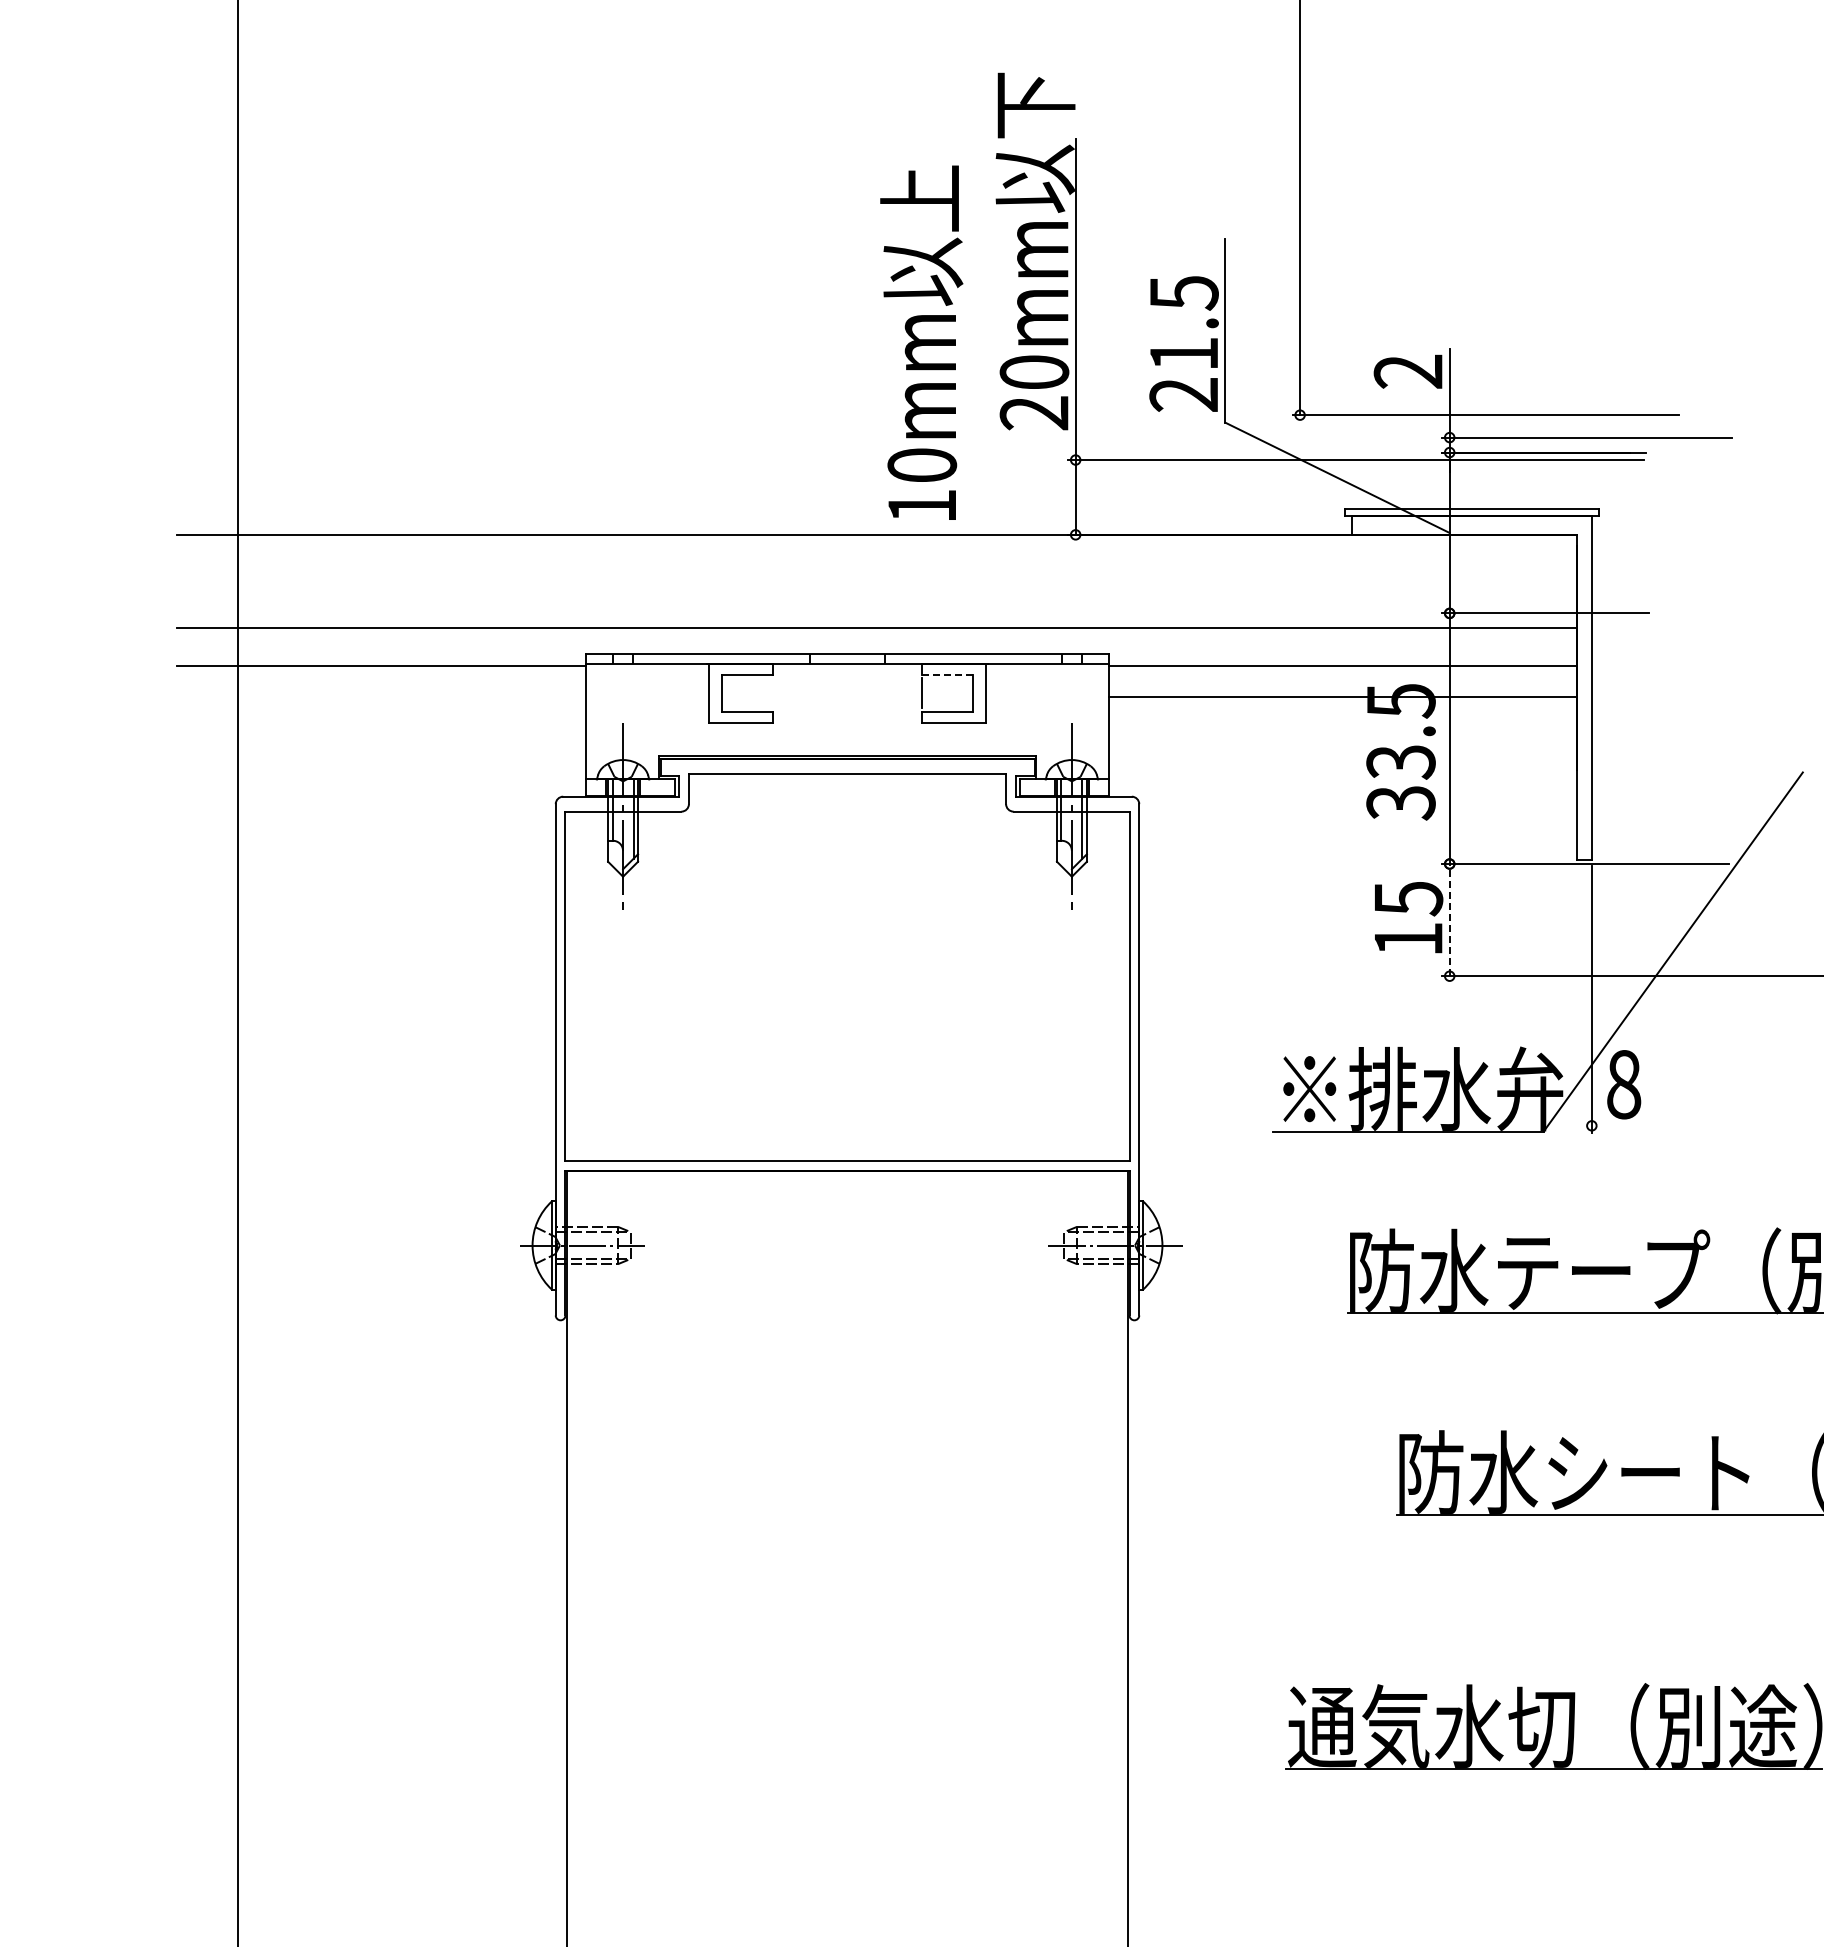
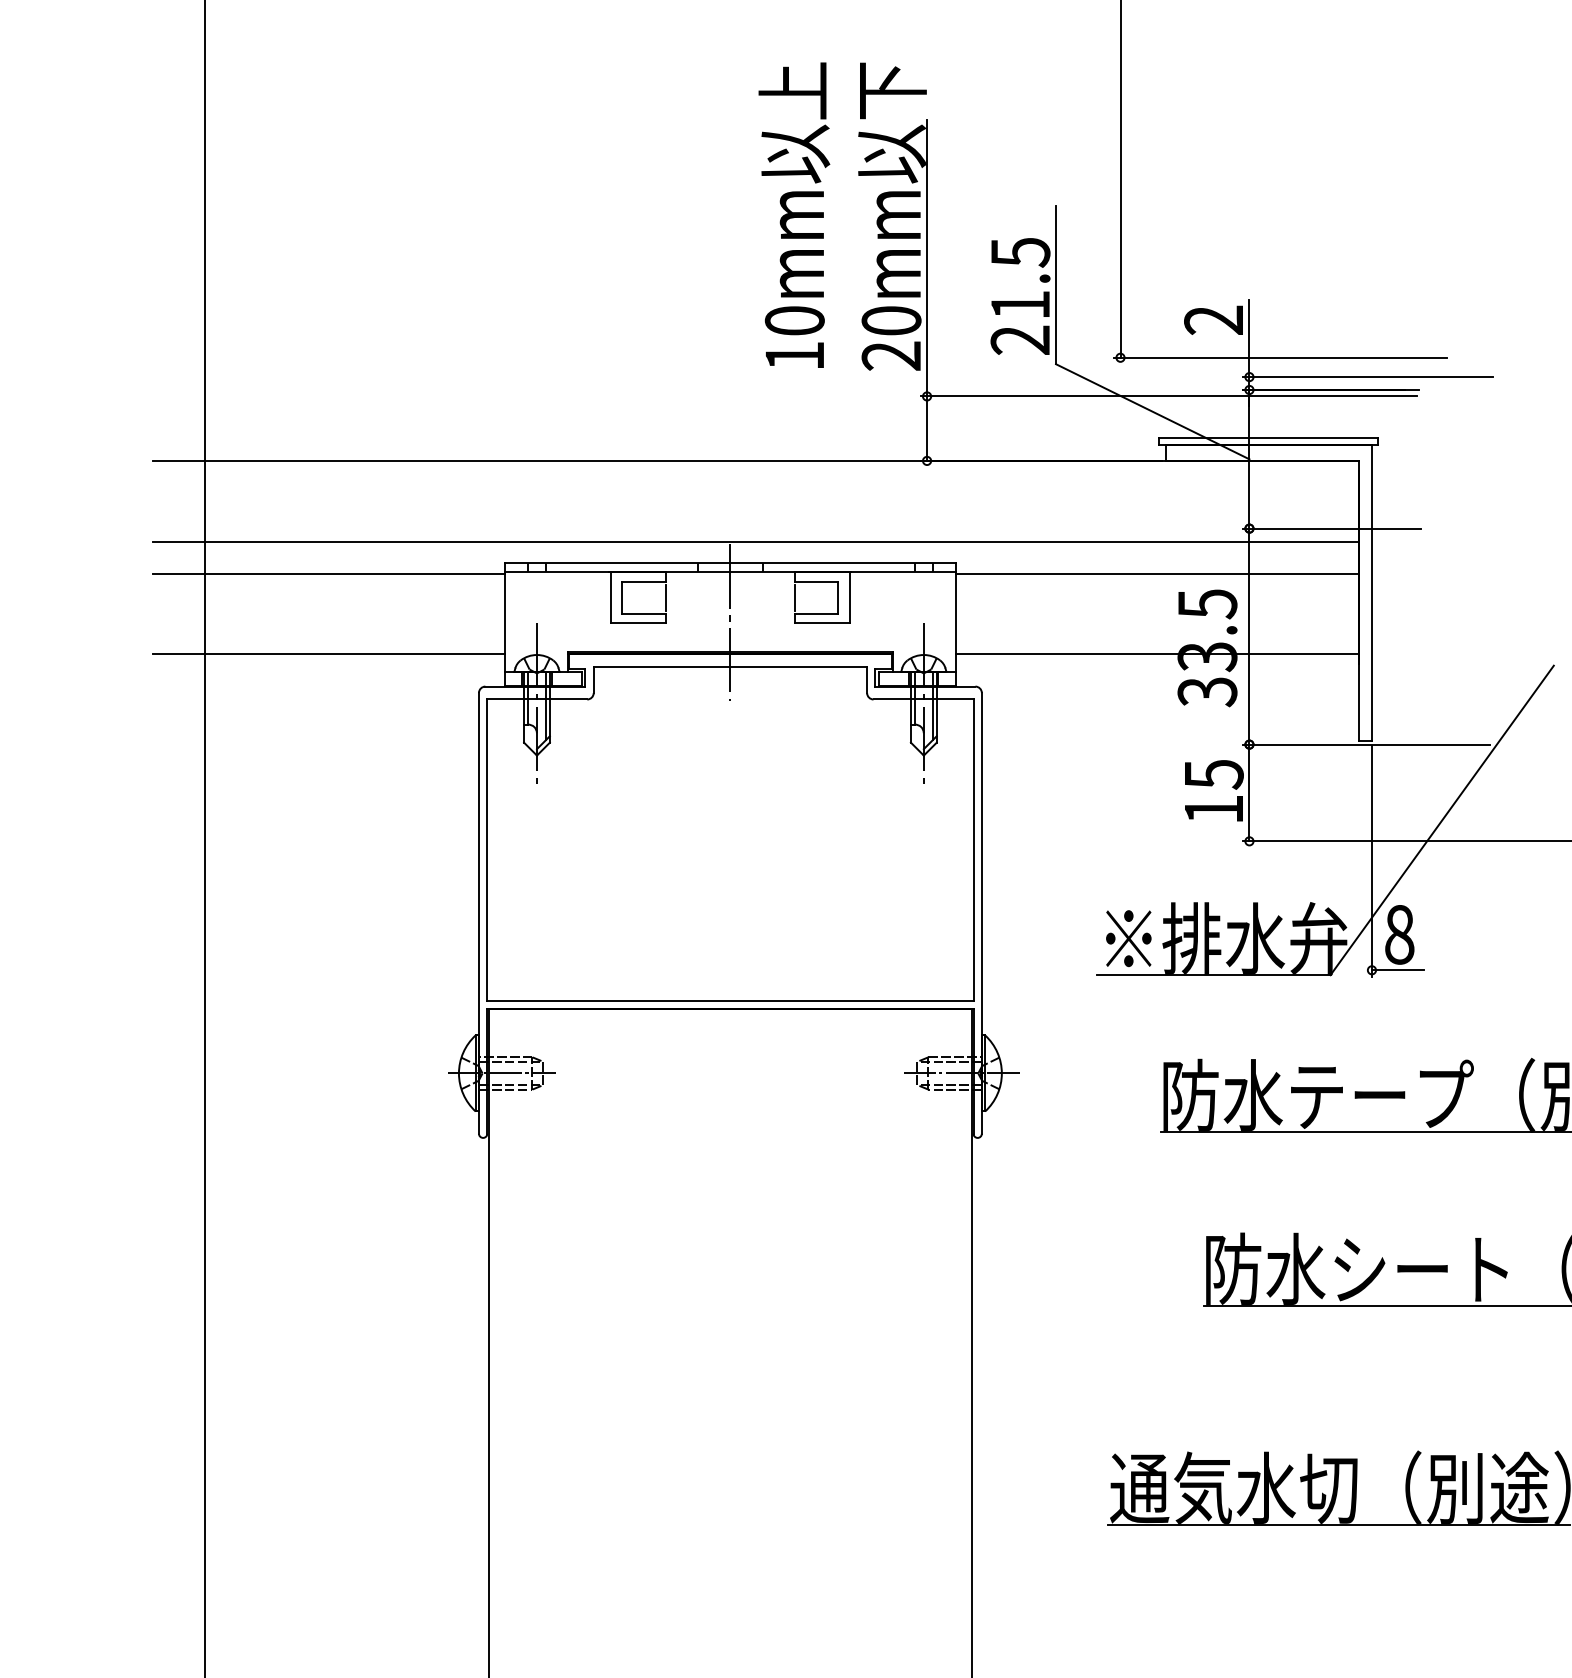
text: (921, 342) -> (794, 214), moved
line: (948, 674) -> (817, 581), dashed -> solid
line: (772, 693) -> (665, 597), added
line: (1342, 697) -> (1157, 654), moved
line: (847, 722) -> (730, 622), added
line: (381, 759) -> (328, 654), added
line: (1449, 919) -> (1249, 792), dashed -> solid
line: (1621, 1125) -> (1397, 970), added

